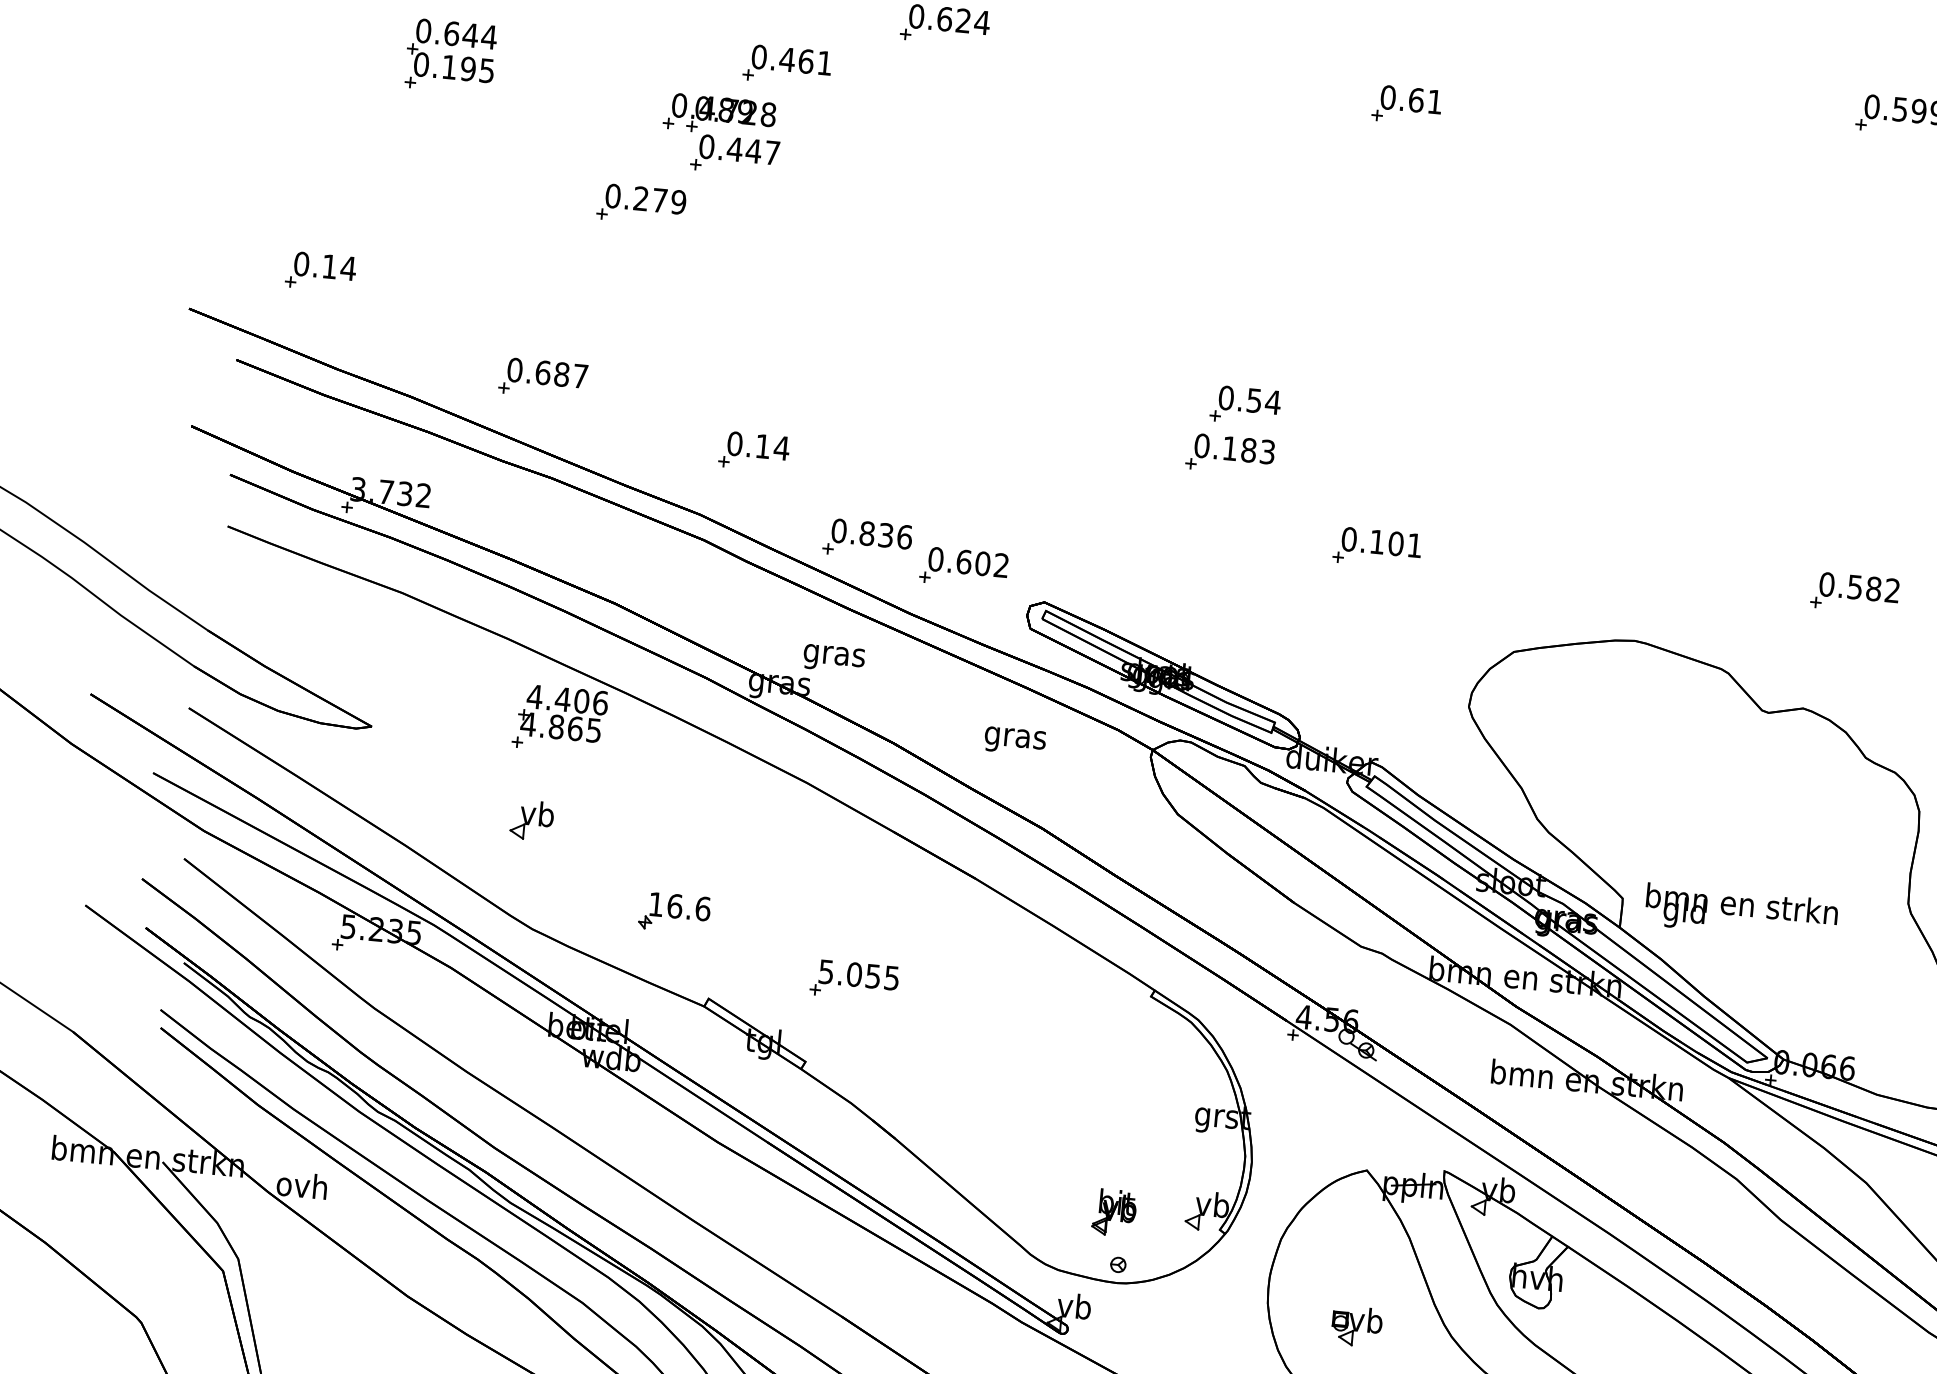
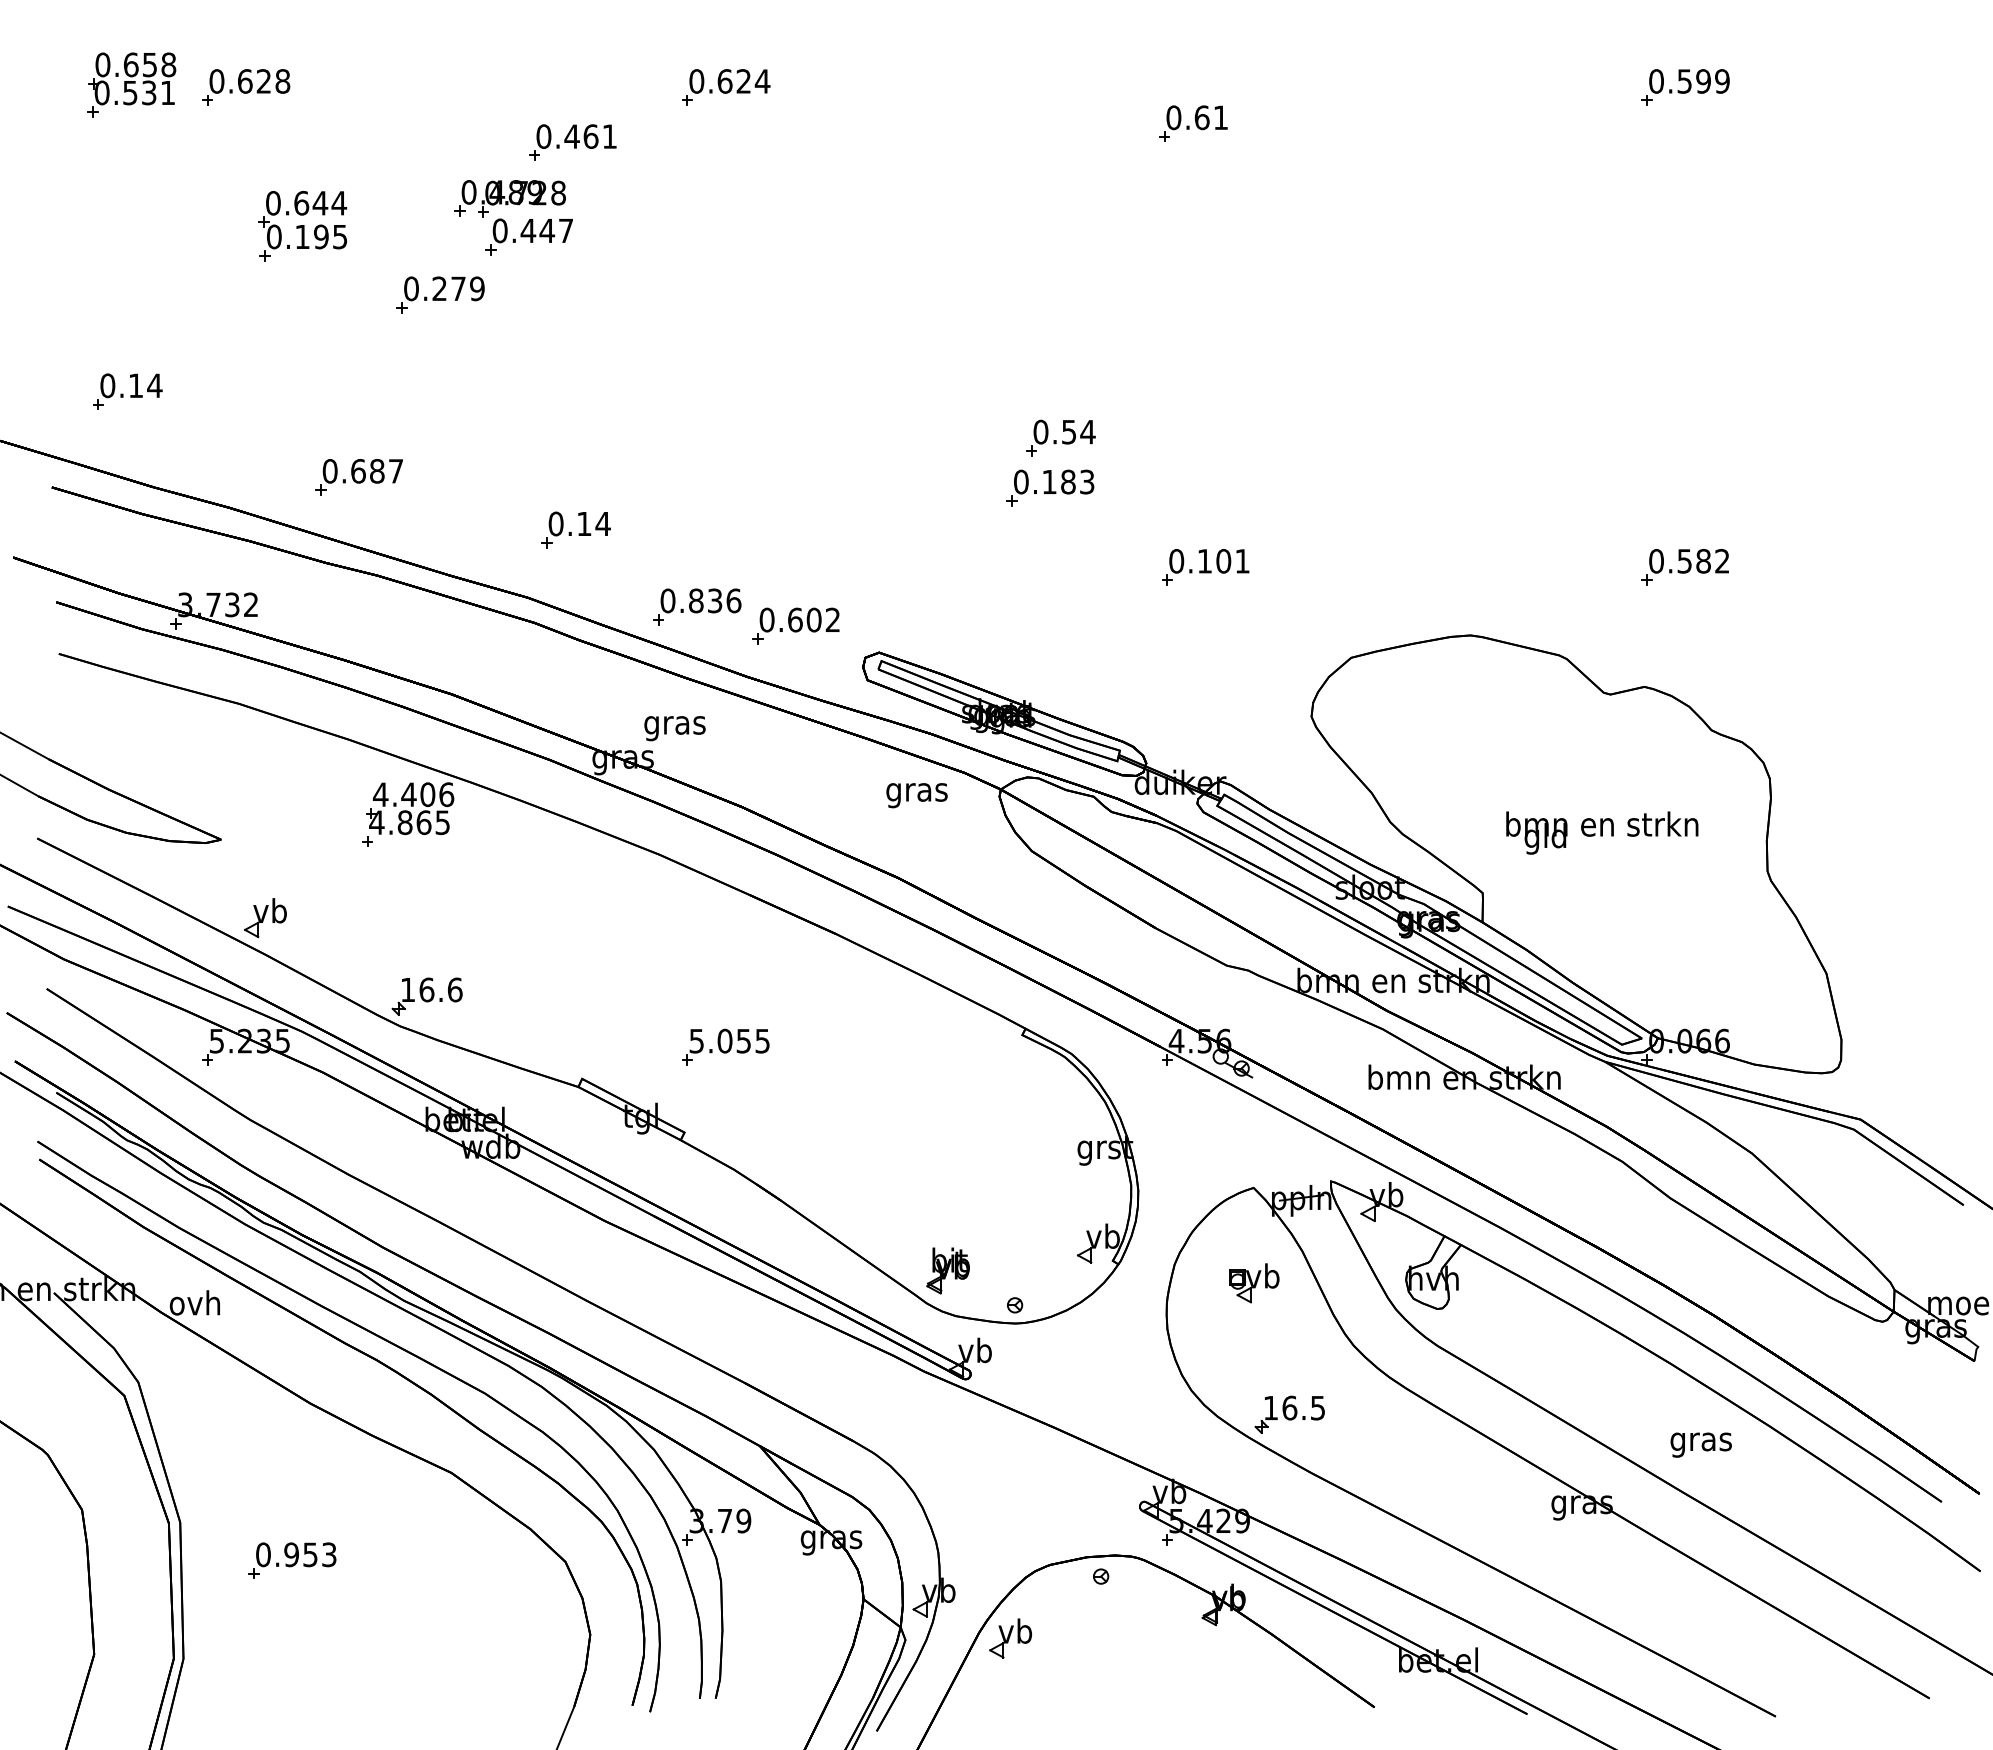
part: (450, 56) -> (302, 226), moved
text: (1014, 741) -> (916, 795), moved
part: (531, 820) -> (265, 918), moved
part: (673, 912) -> (426, 996), moved
text: (1741, 912) -> (1602, 832), moved
part: (1113, 1212) -> (947, 1270), moved
part: (1357, 1326) -> (1254, 1283), moved

